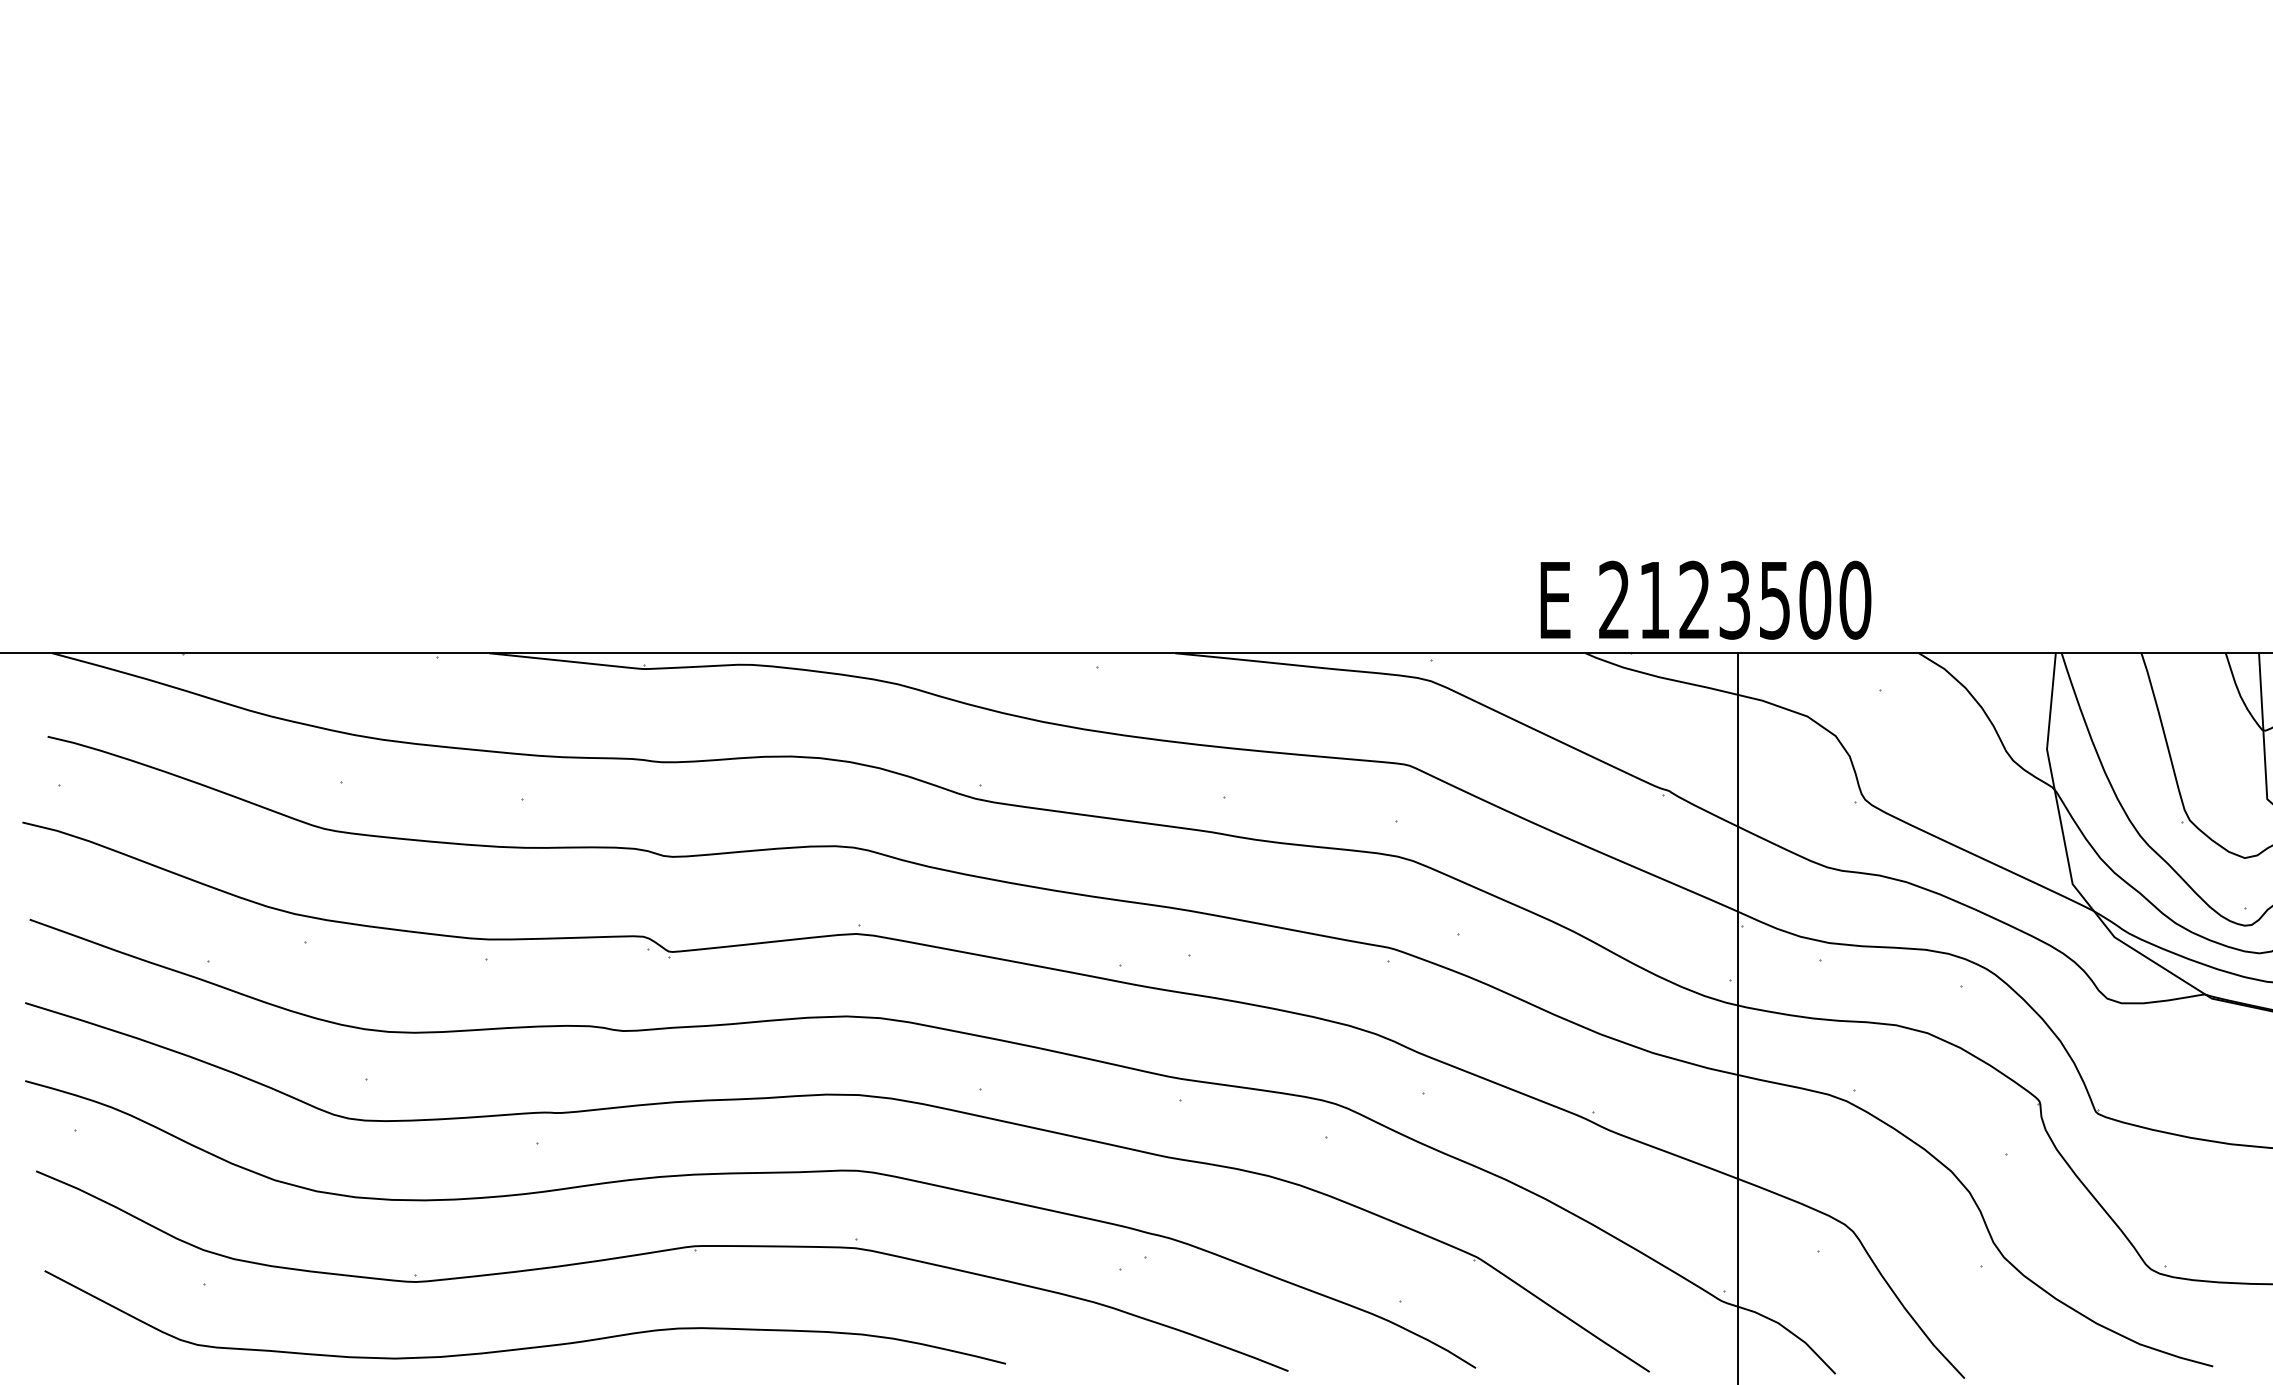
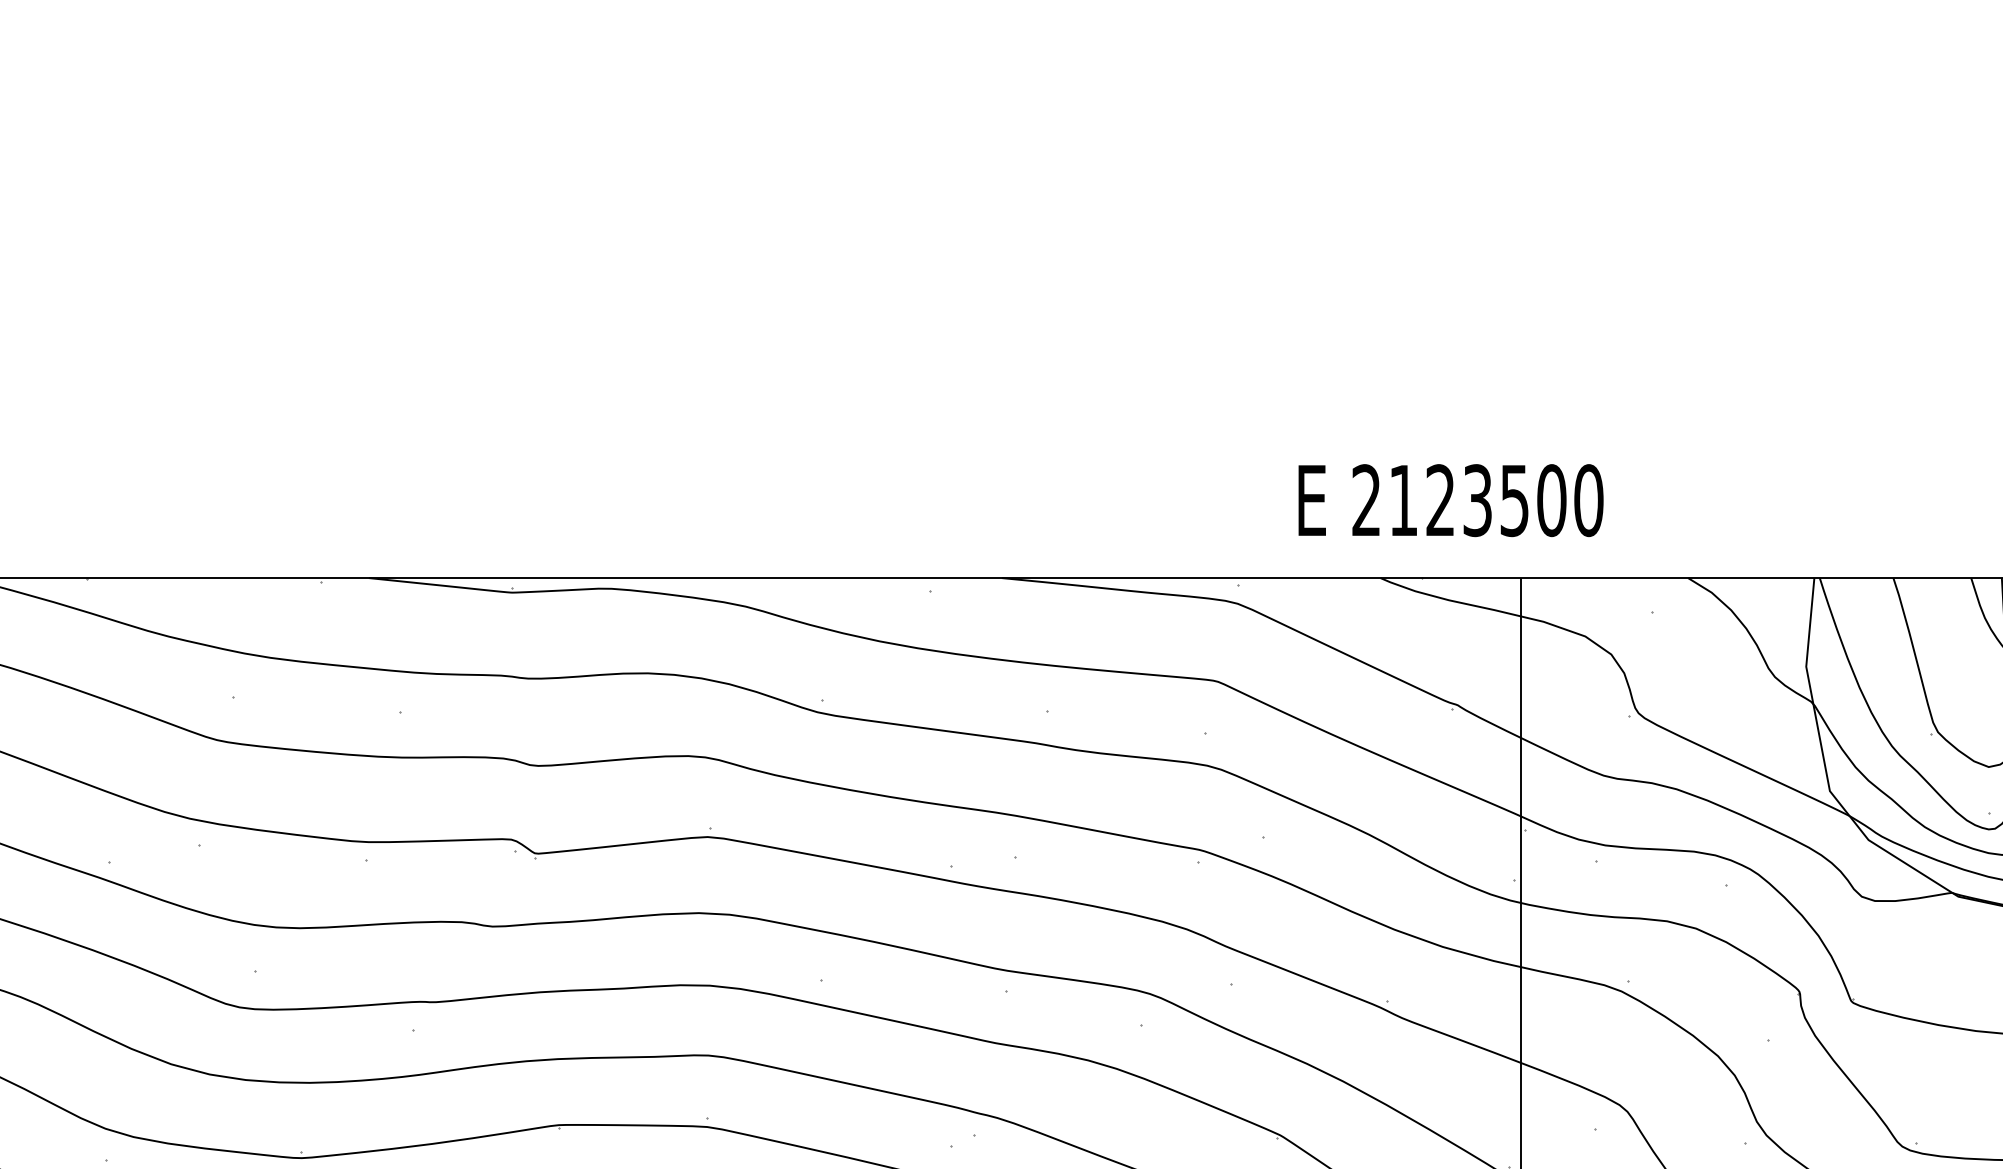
text: (1705, 599) -> (1450, 499), moved

